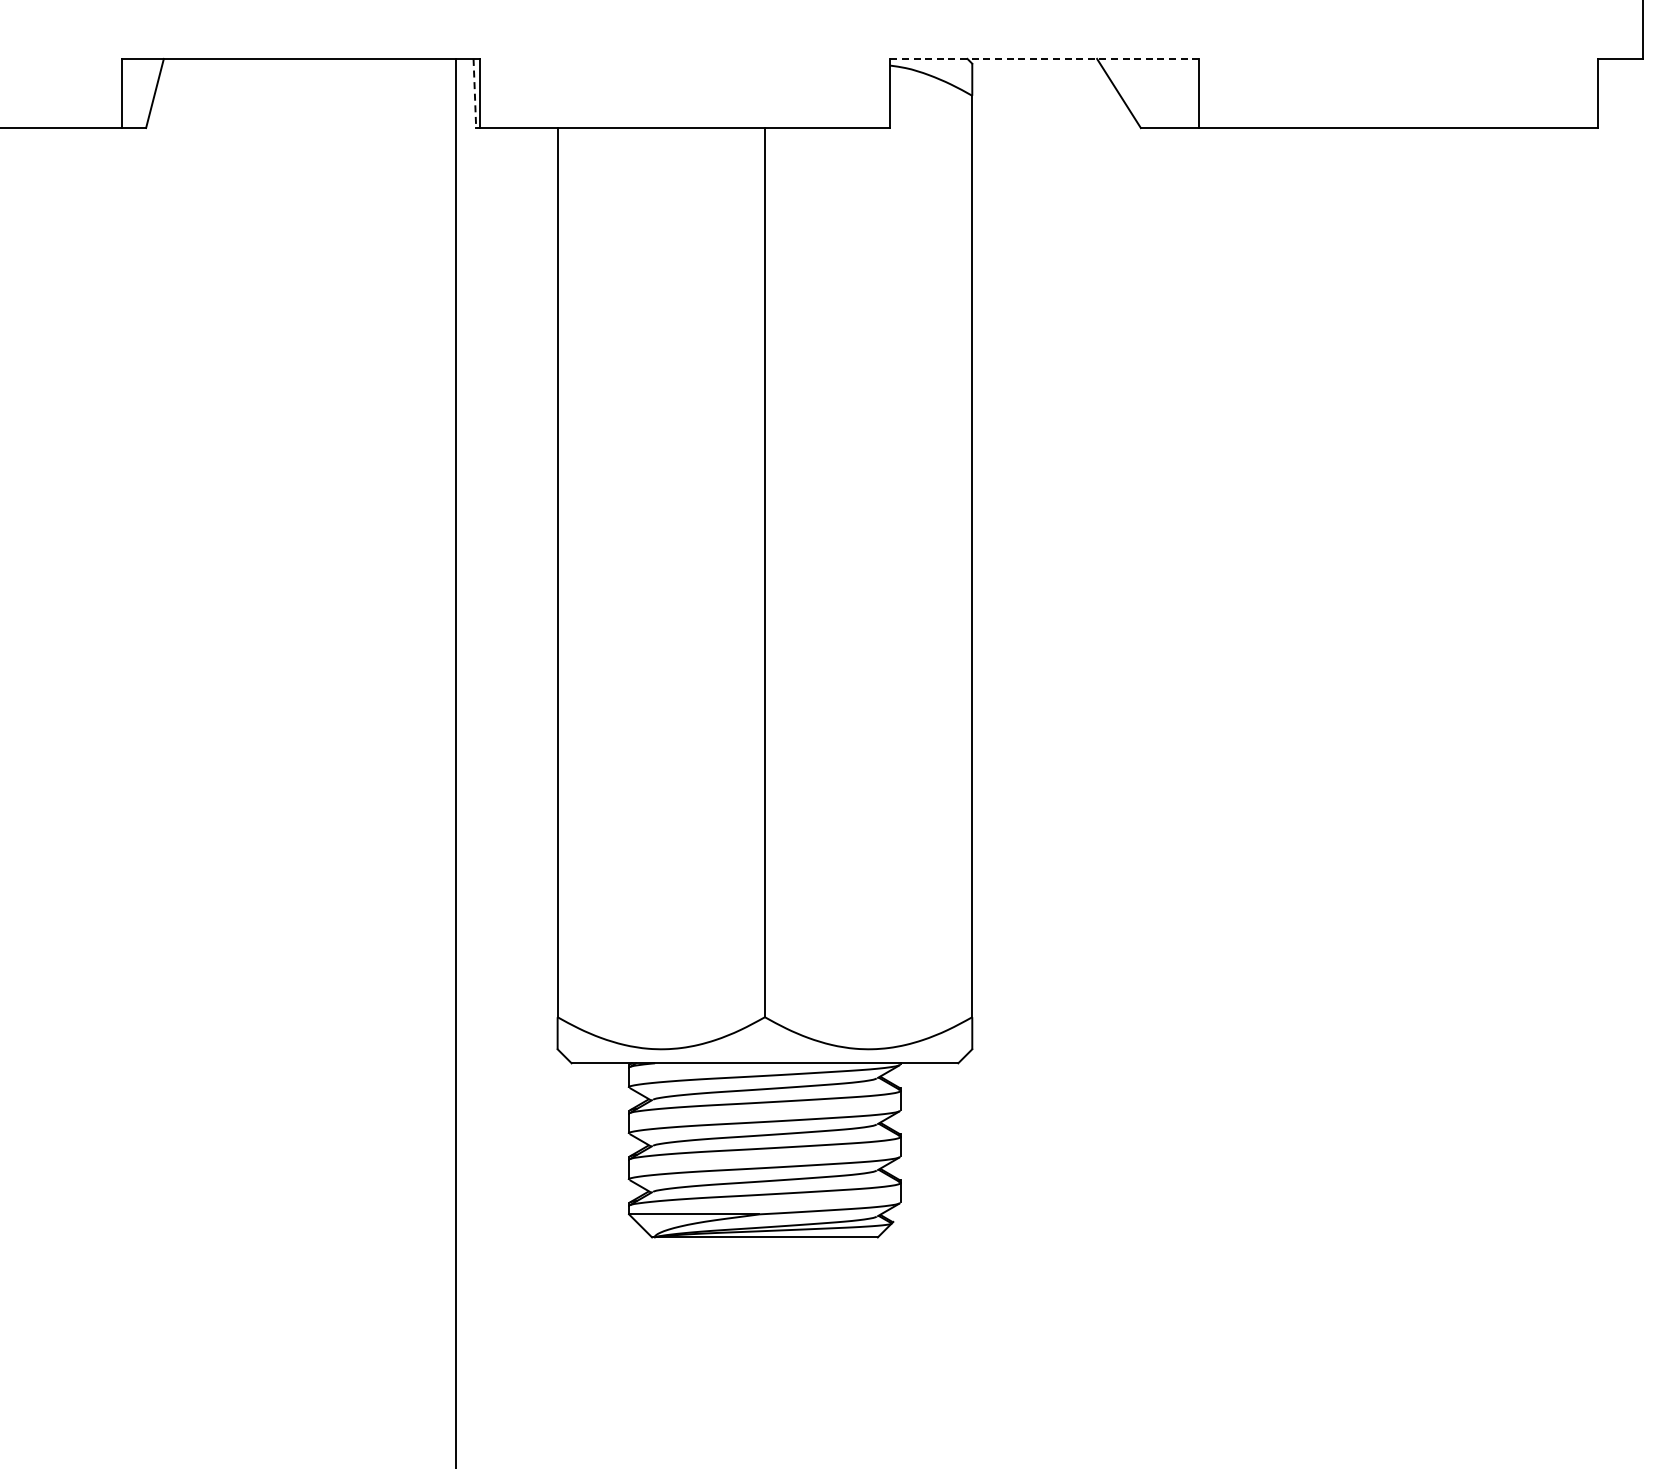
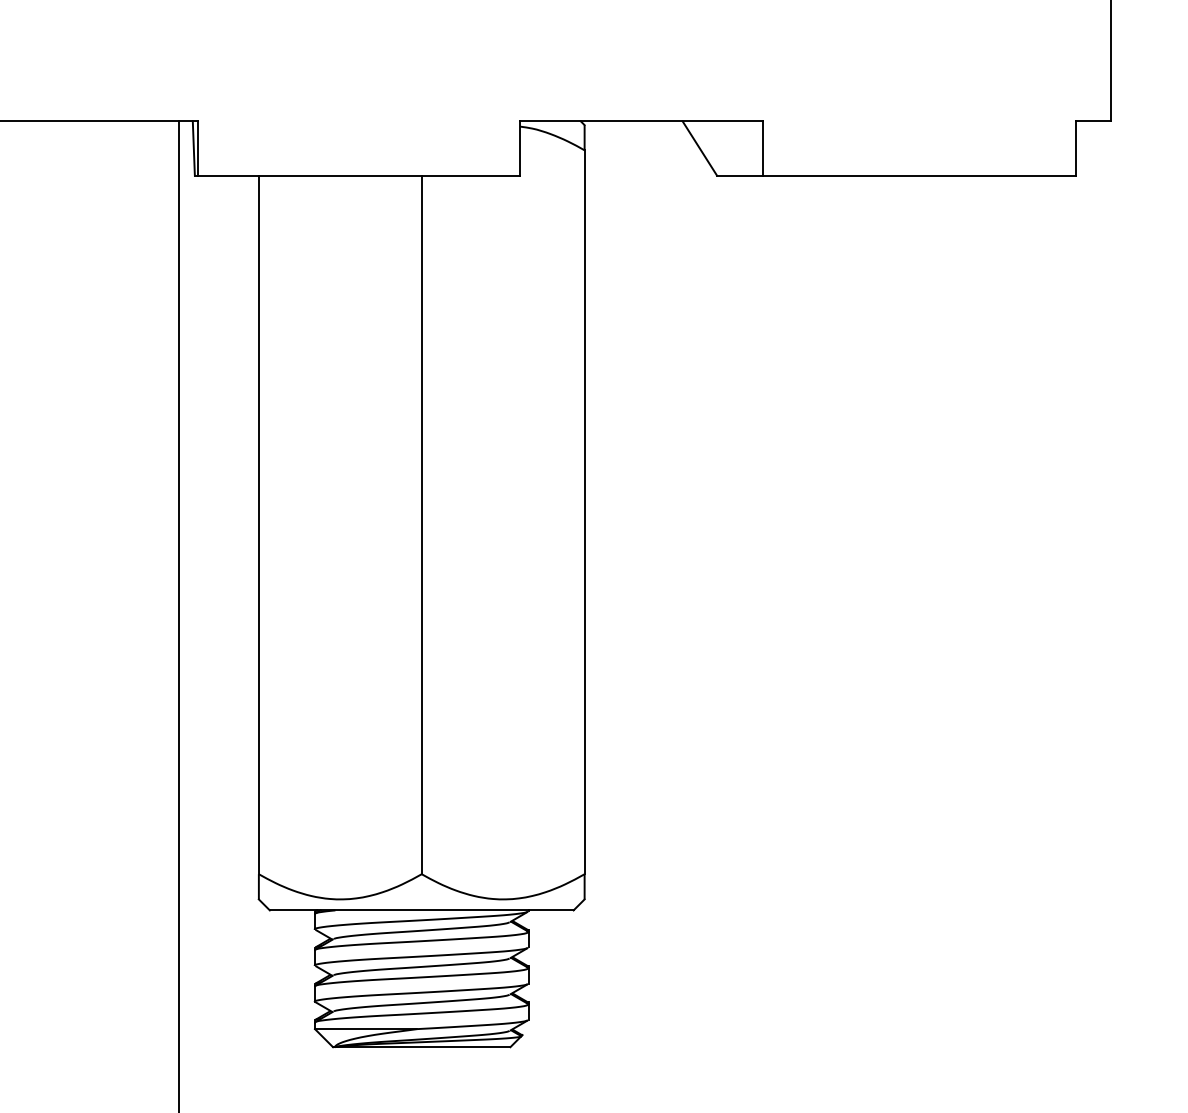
line: (1044, 58) -> (641, 121), dashed -> solid
line: (474, 93) -> (193, 148), dashed -> solid

